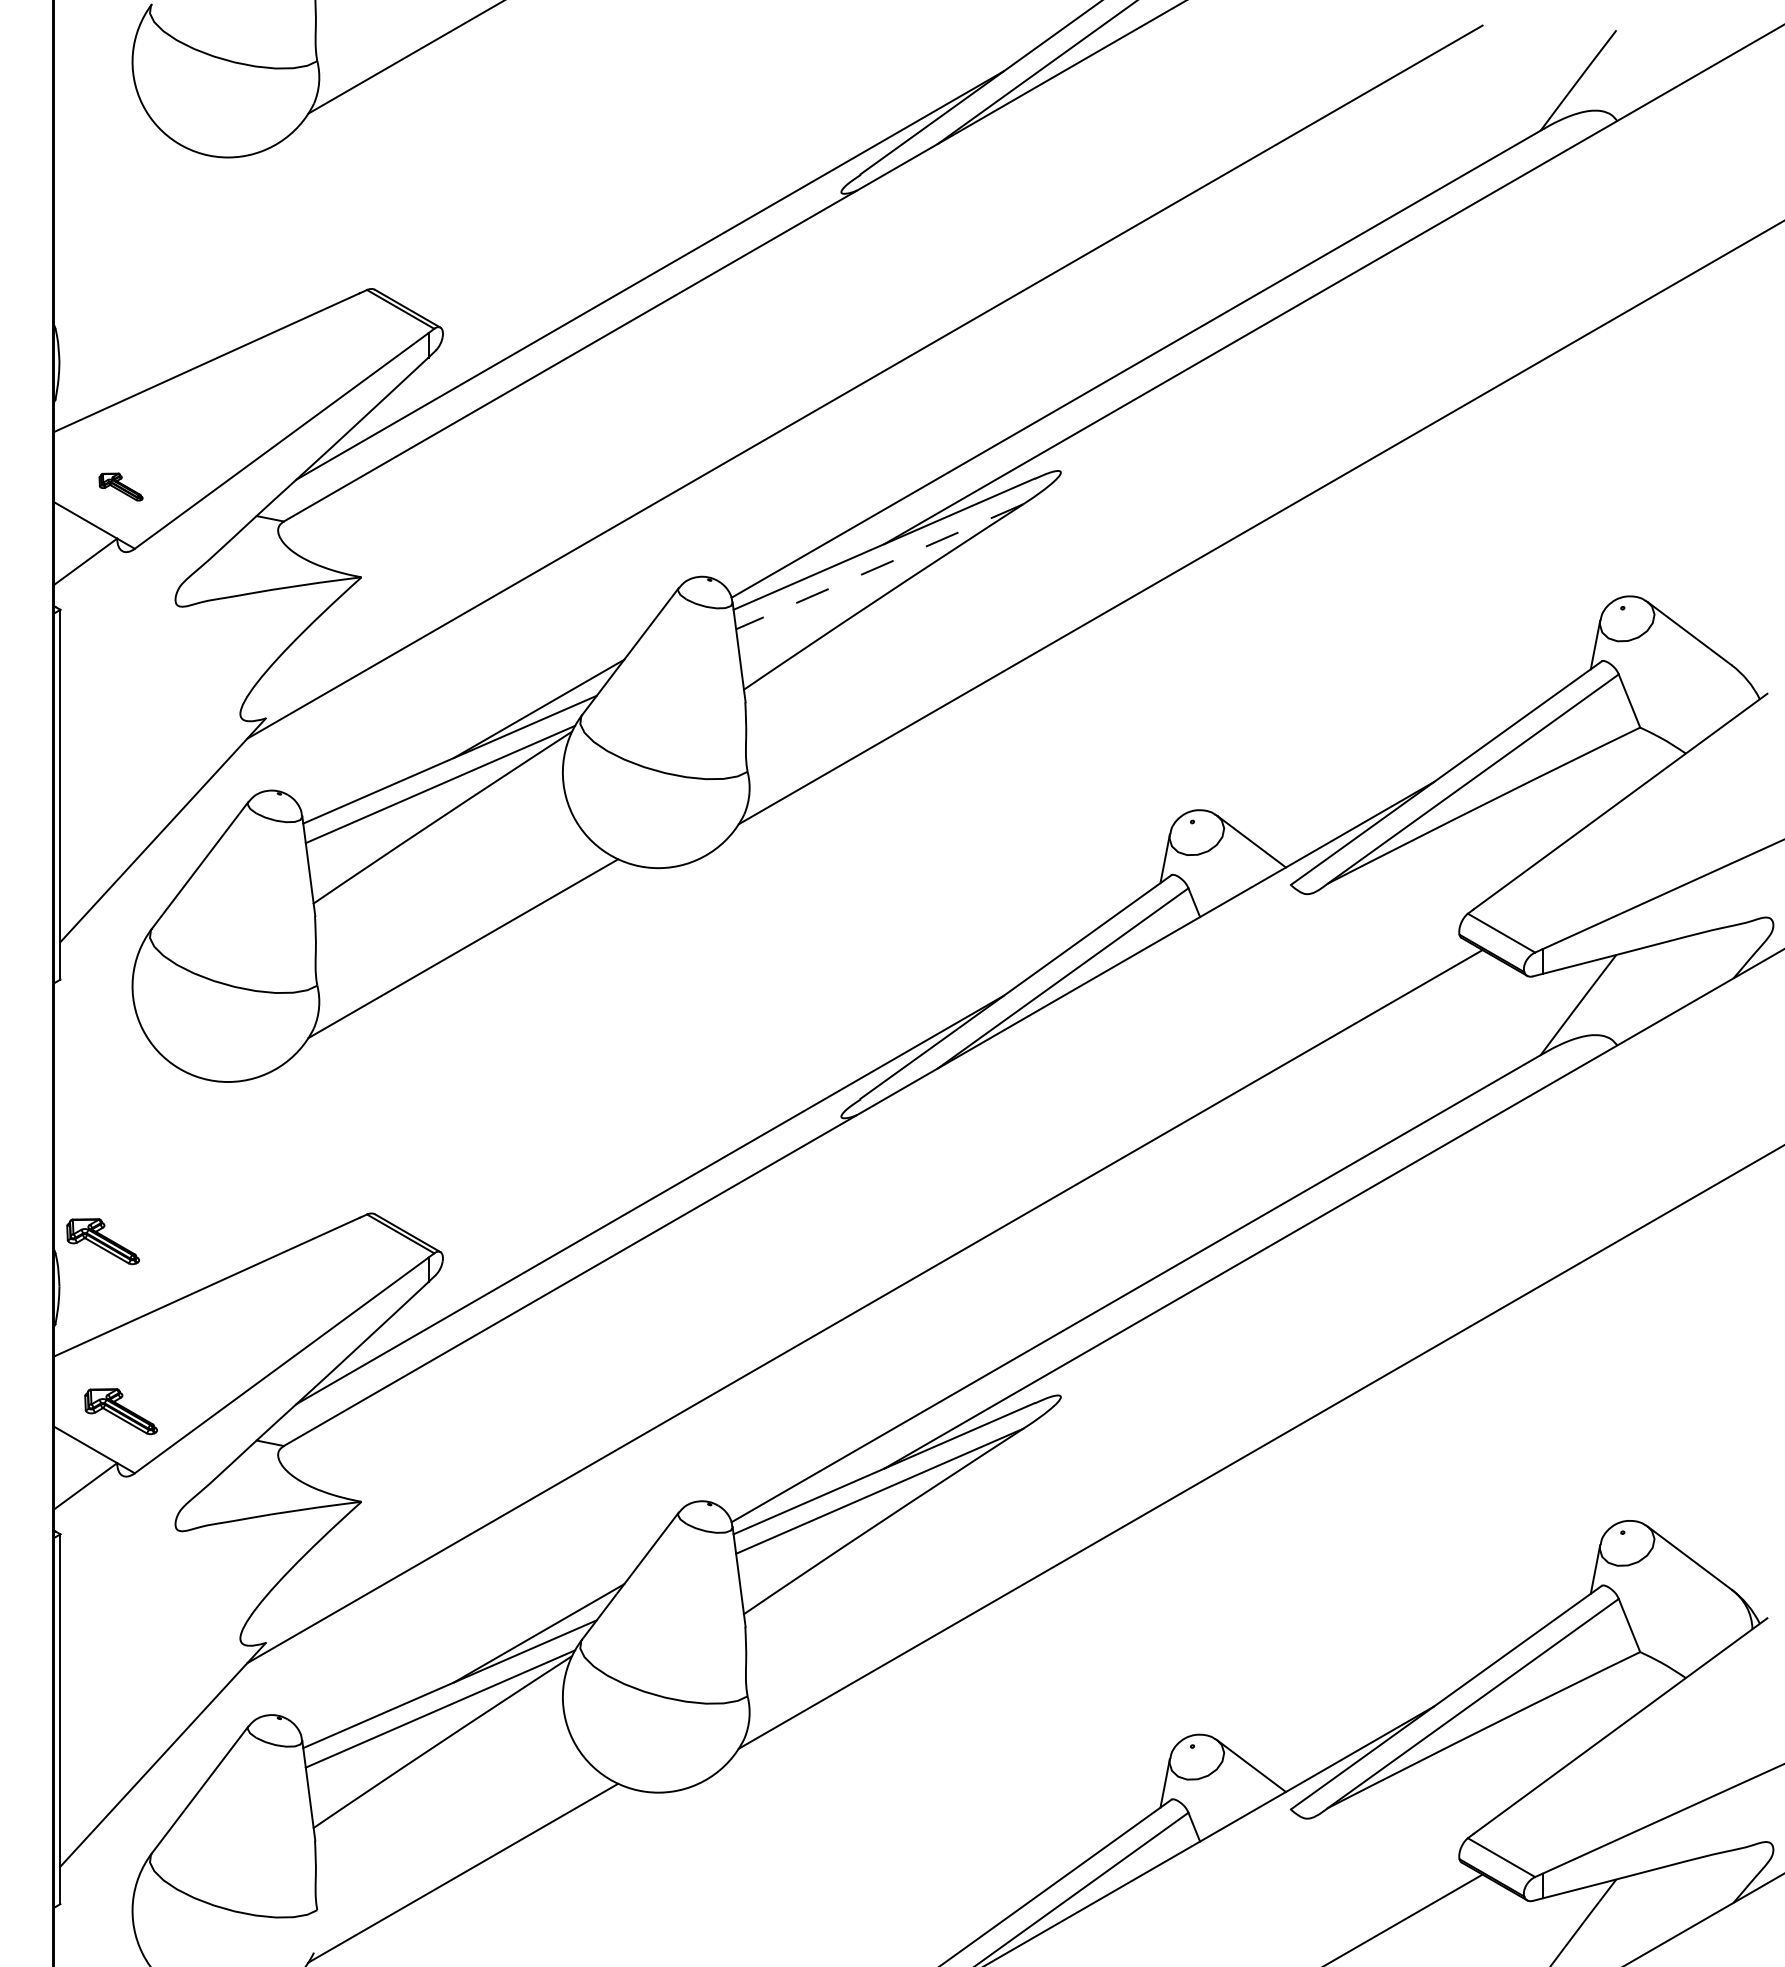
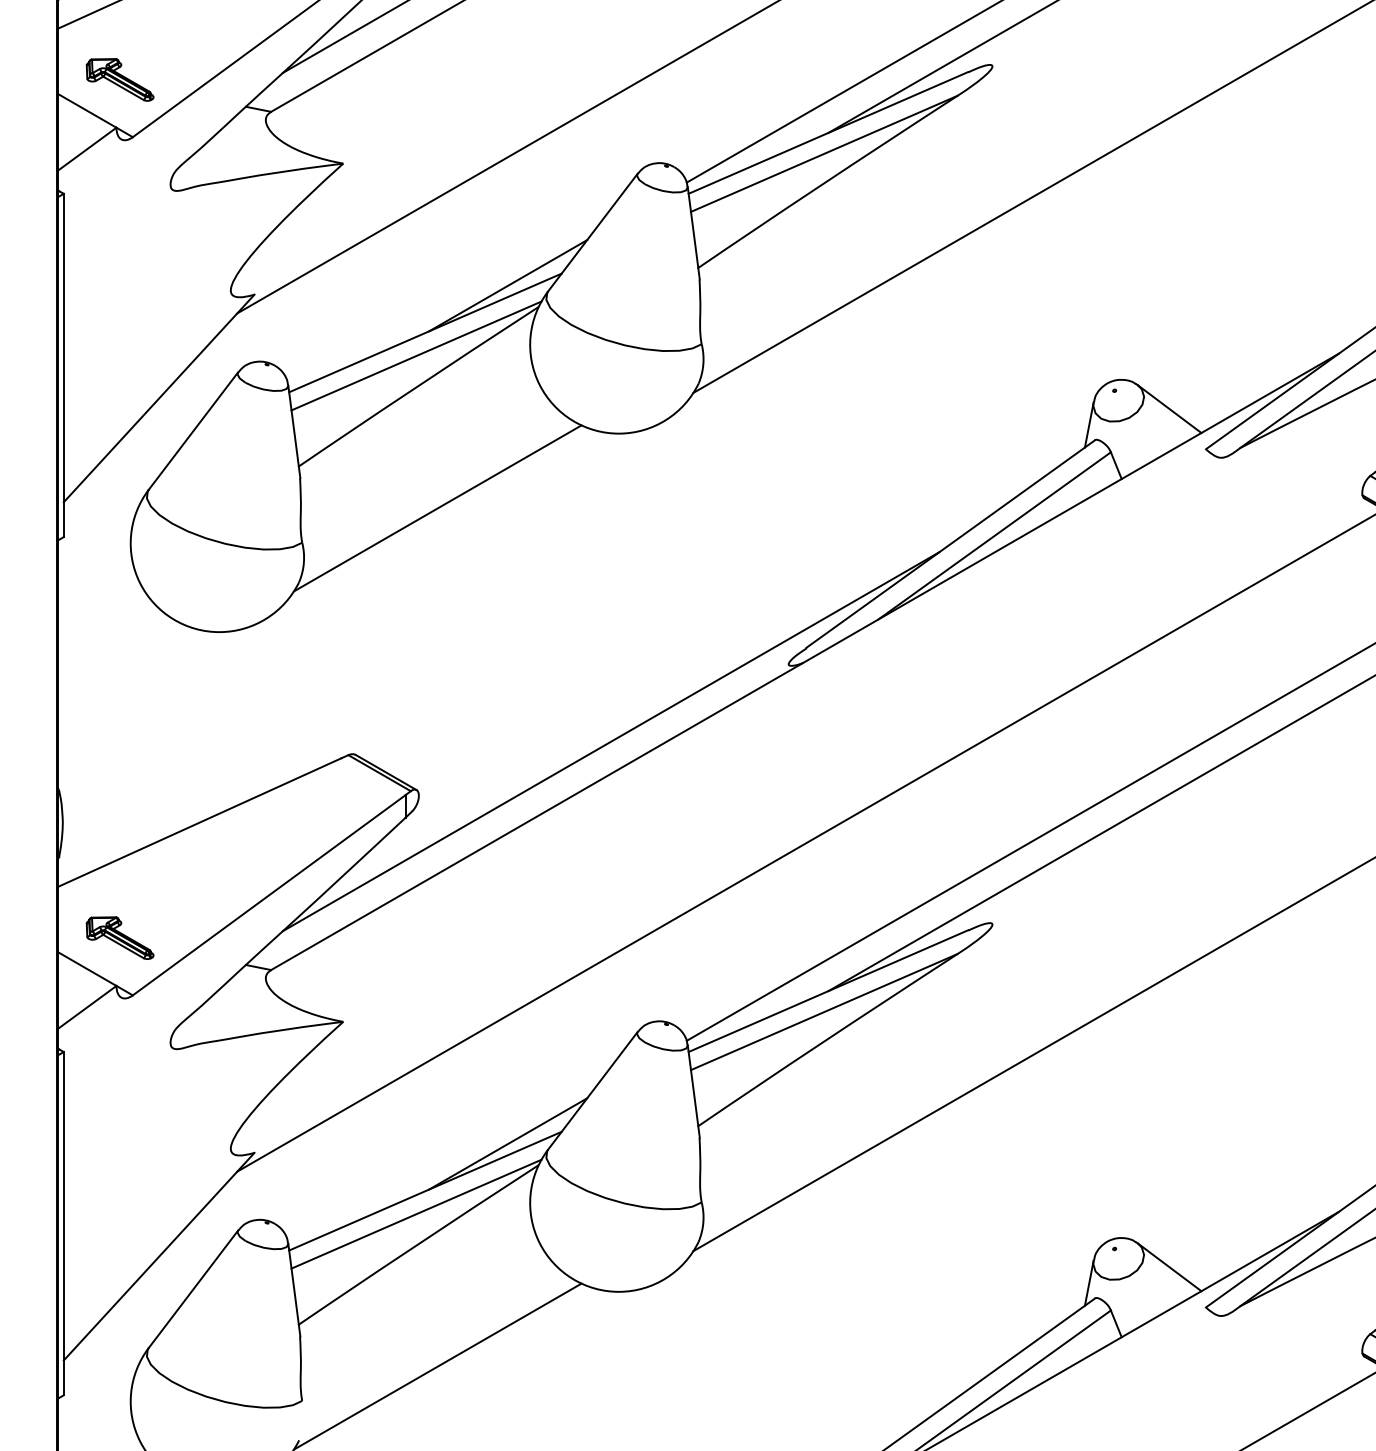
part: (120, 486) -> (119, 79), size x1.67
line: (879, 566) -> (824, 153), dashed -> solid
part: (102, 1241) -> (102, 780), removed

